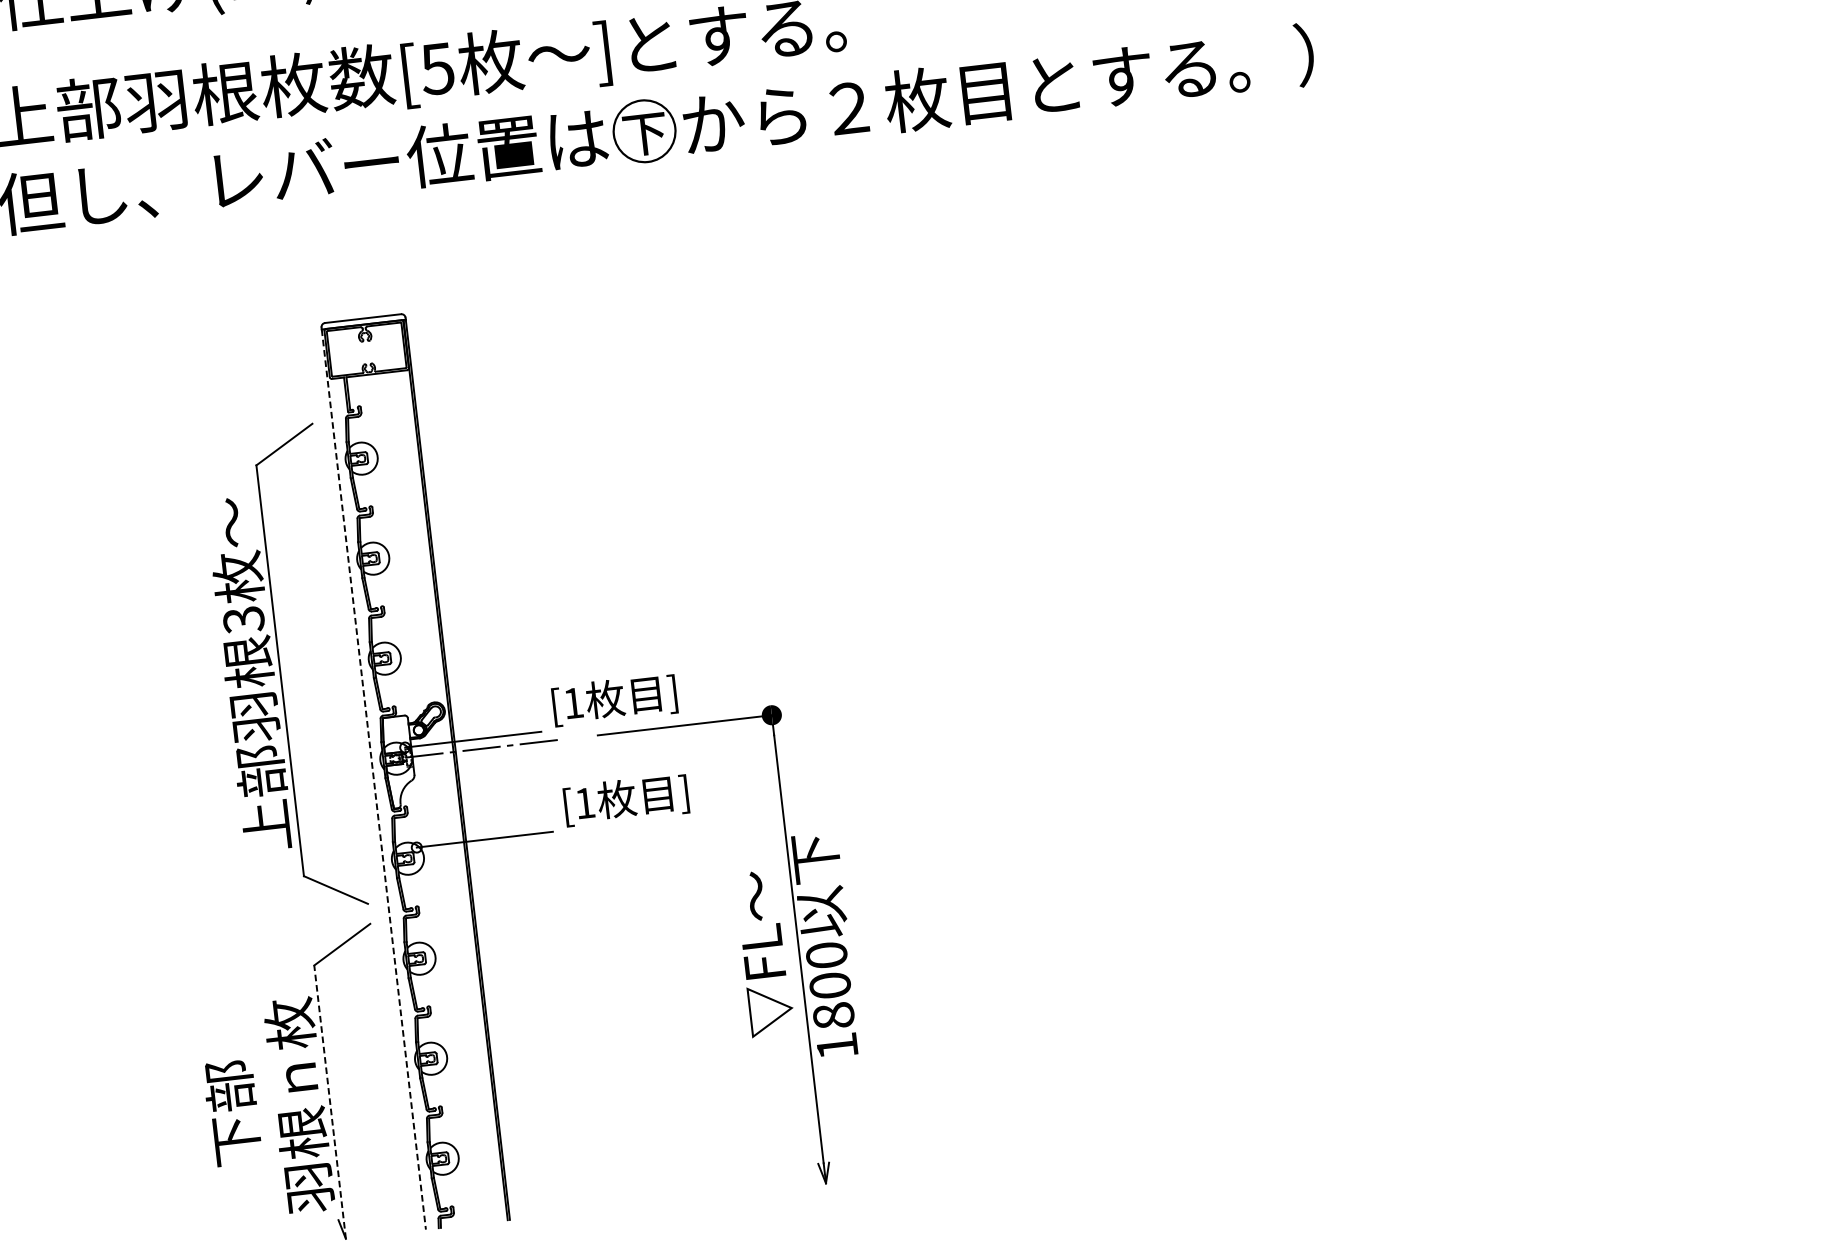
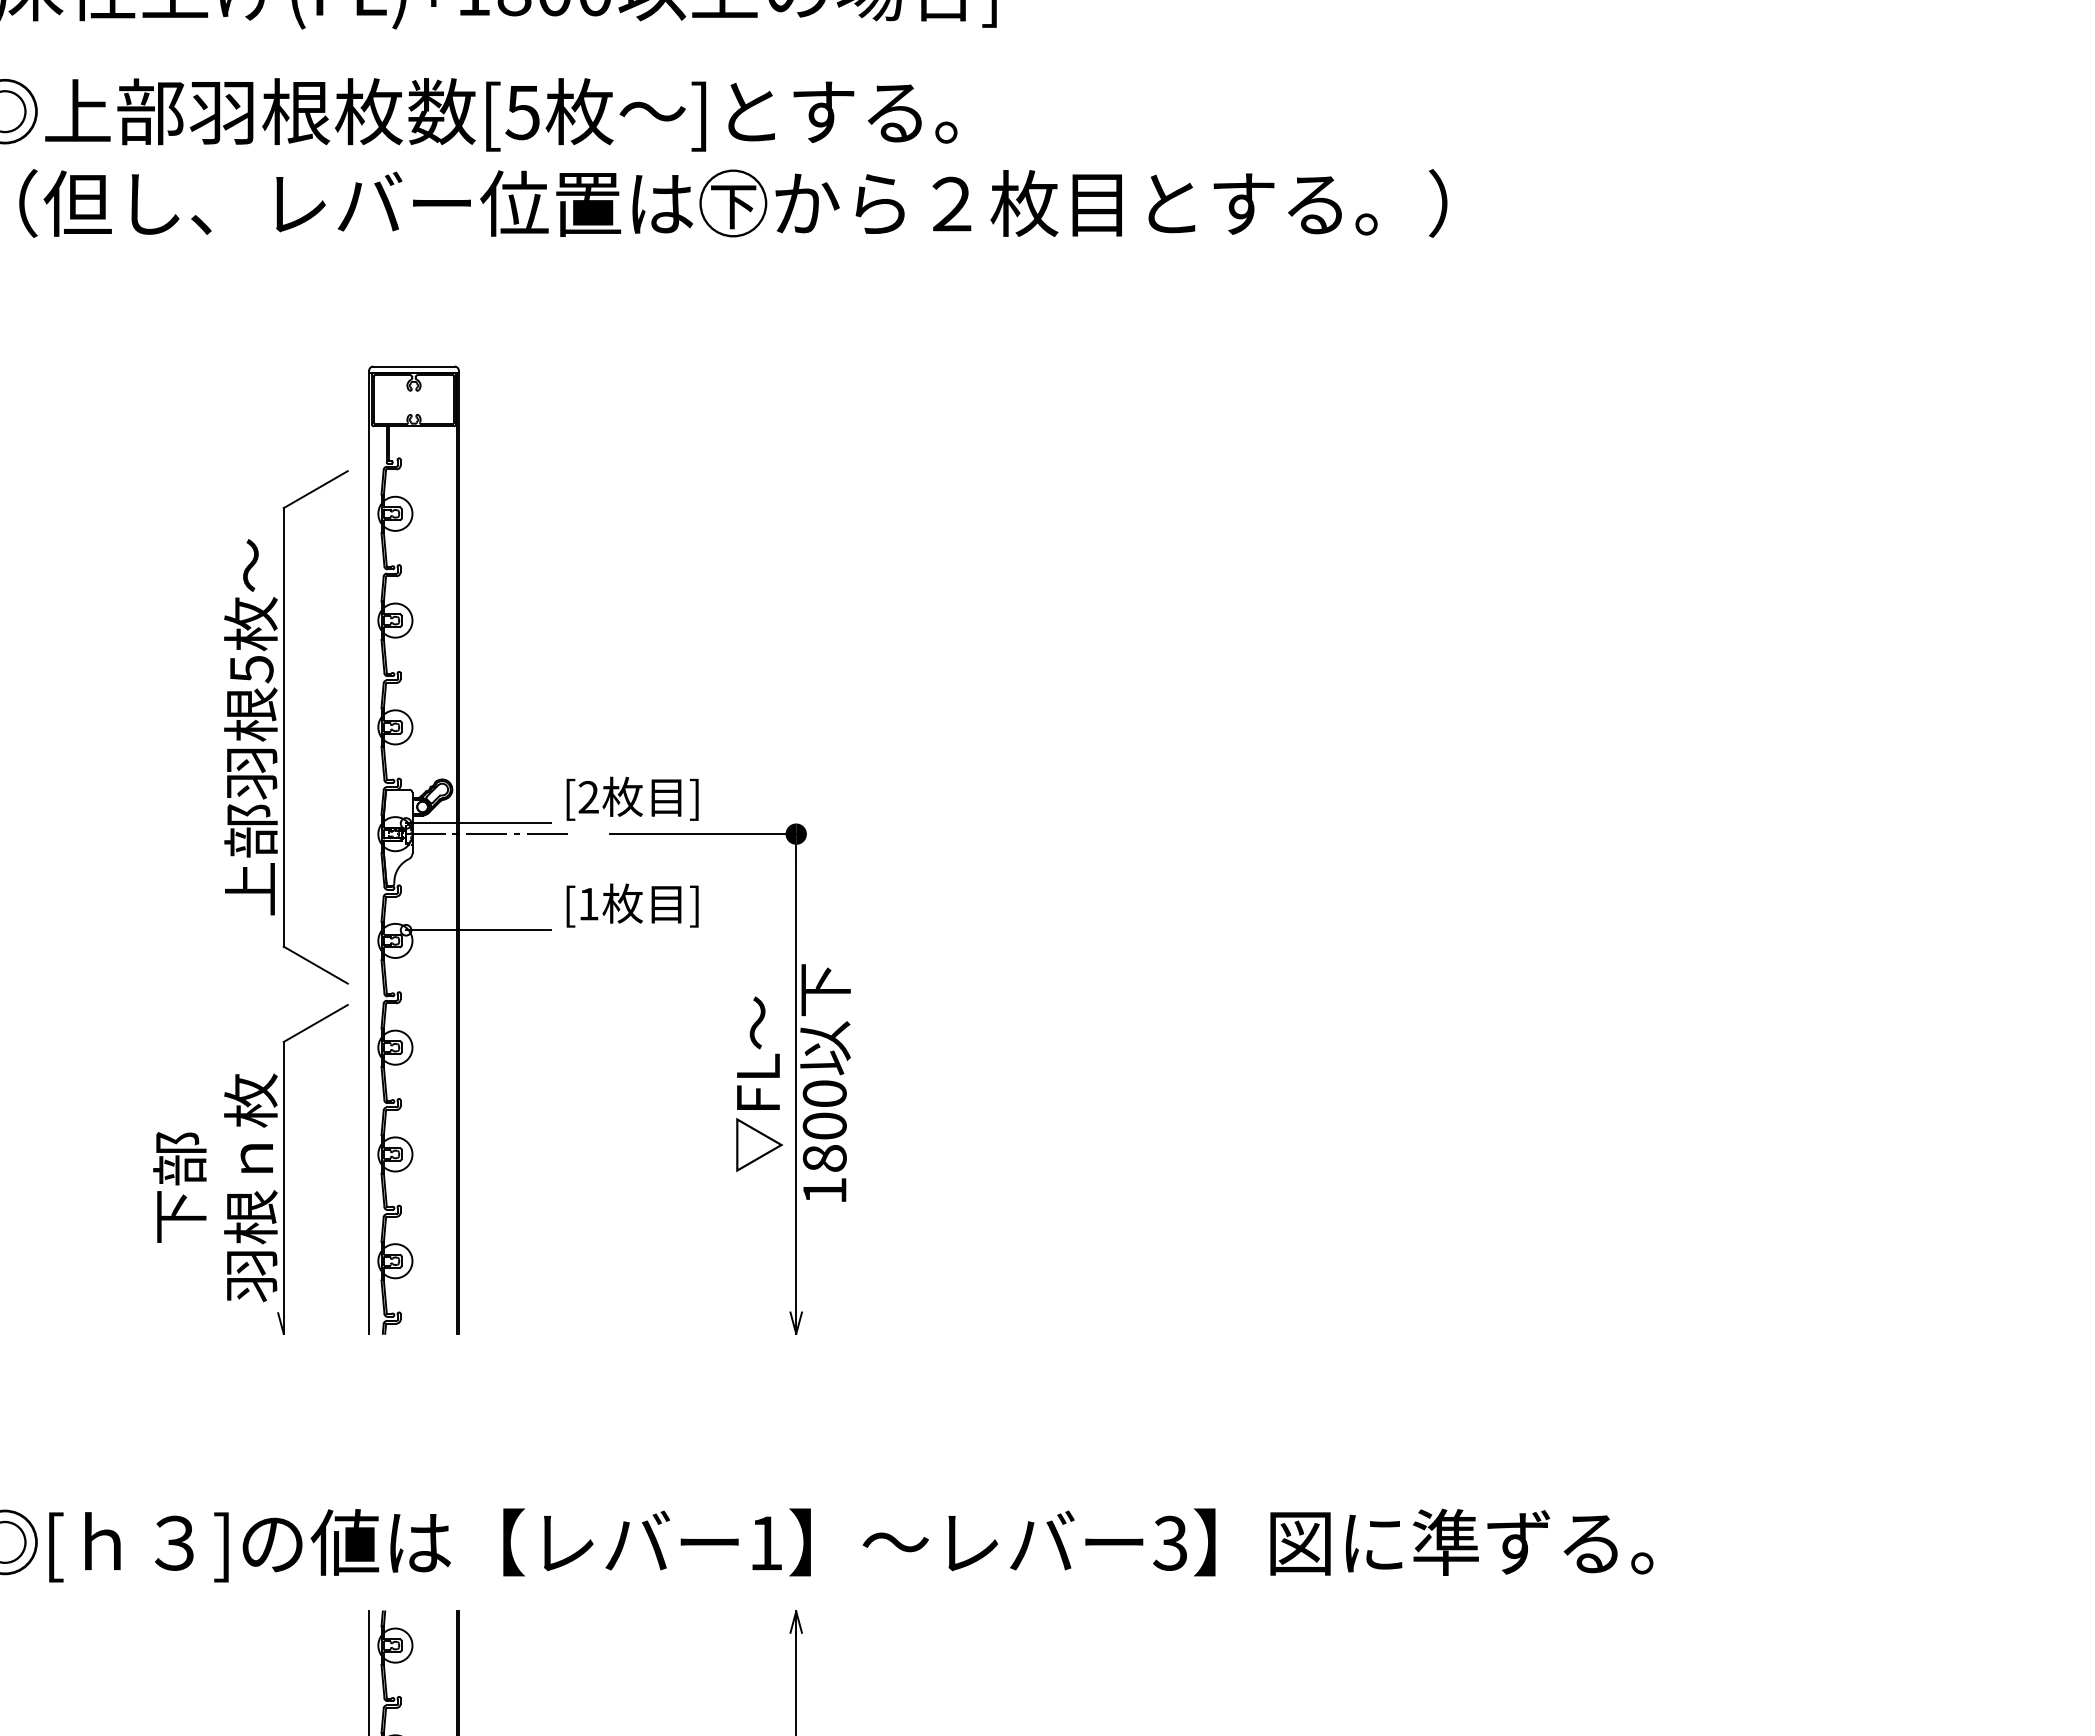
text: (243, 620) -> (251, 669), 3 -> 5
text: (573, 702) -> (588, 796), [1 -> [2
line: (374, 779) -> (369, 853), dashed -> solid
line: (329, 1101) -> (283, 1187), dashed -> solid

